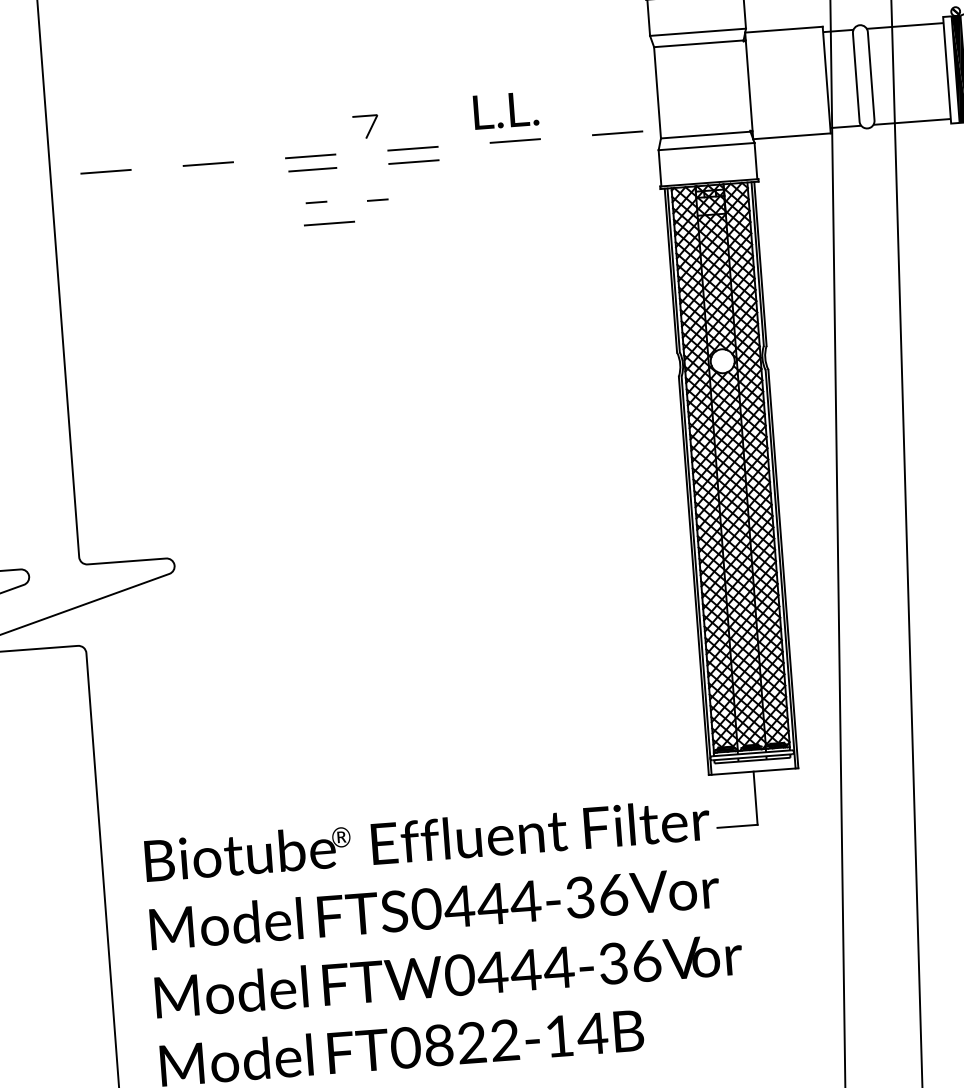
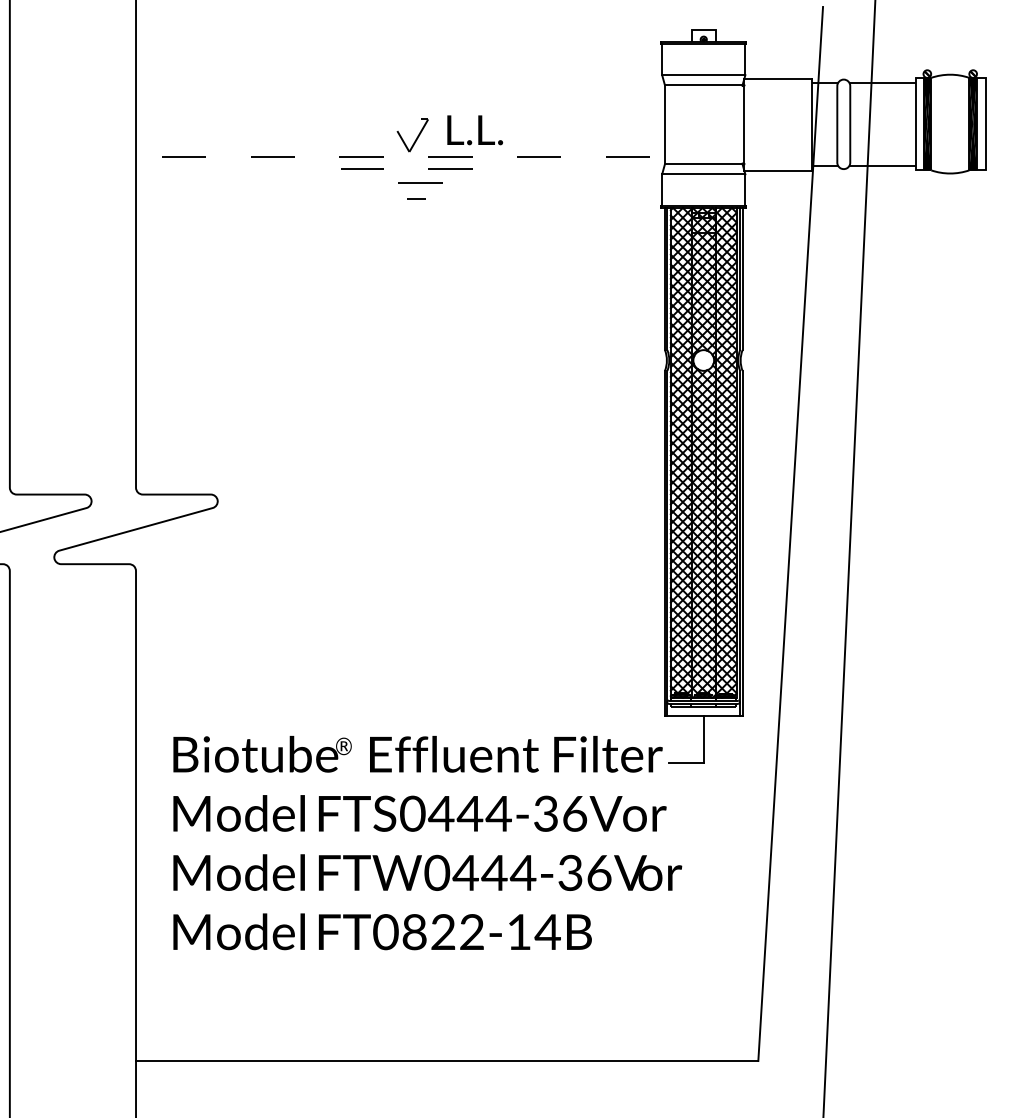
text: (506, 110) -> (475, 130), moved
part: (367, 127) -> (412, 135), size x1.67
line: (316, 201) -> (363, 196), removed
line: (329, 222) -> (420, 182), moved

